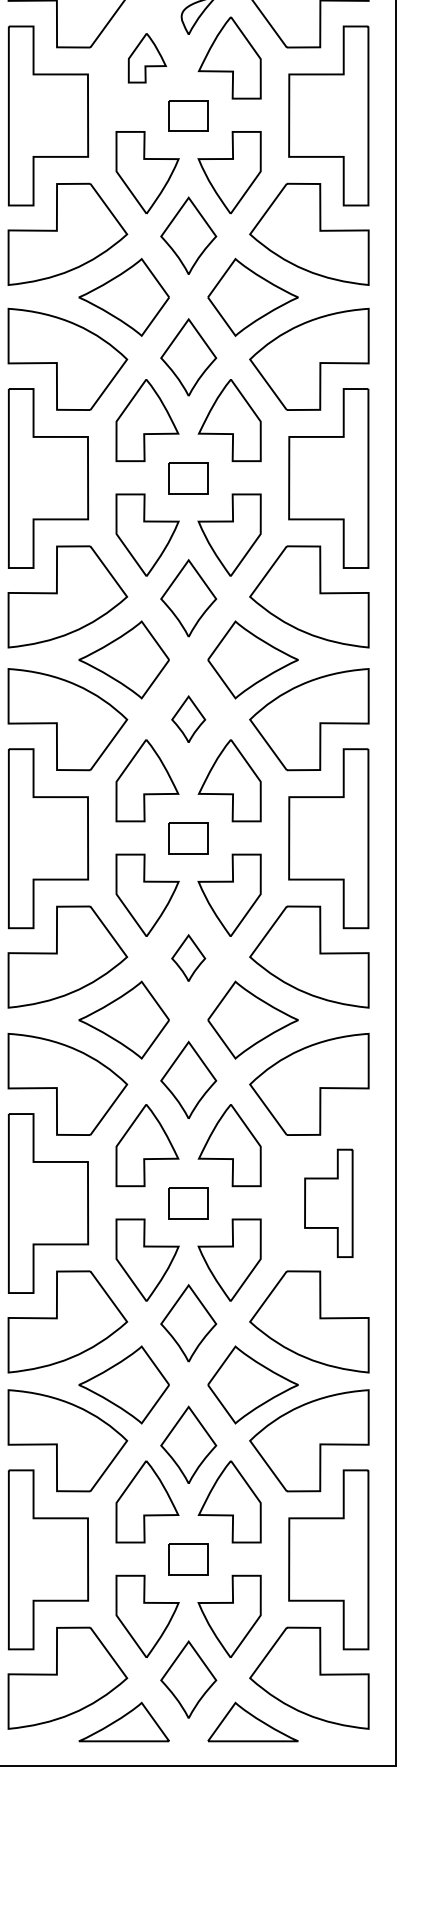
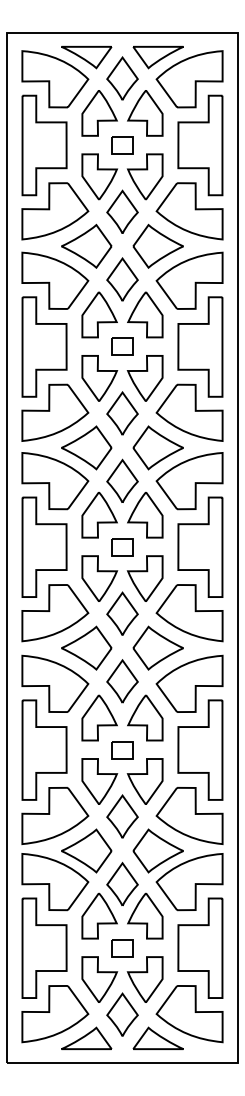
part: (147, 58) -> (99, 113), size x1.67
part: (188, 718) -> (122, 480), size x1.67
part: (188, 957) -> (122, 613), size x1.67
part: (328, 1202) -> (200, 749), size x1.67

